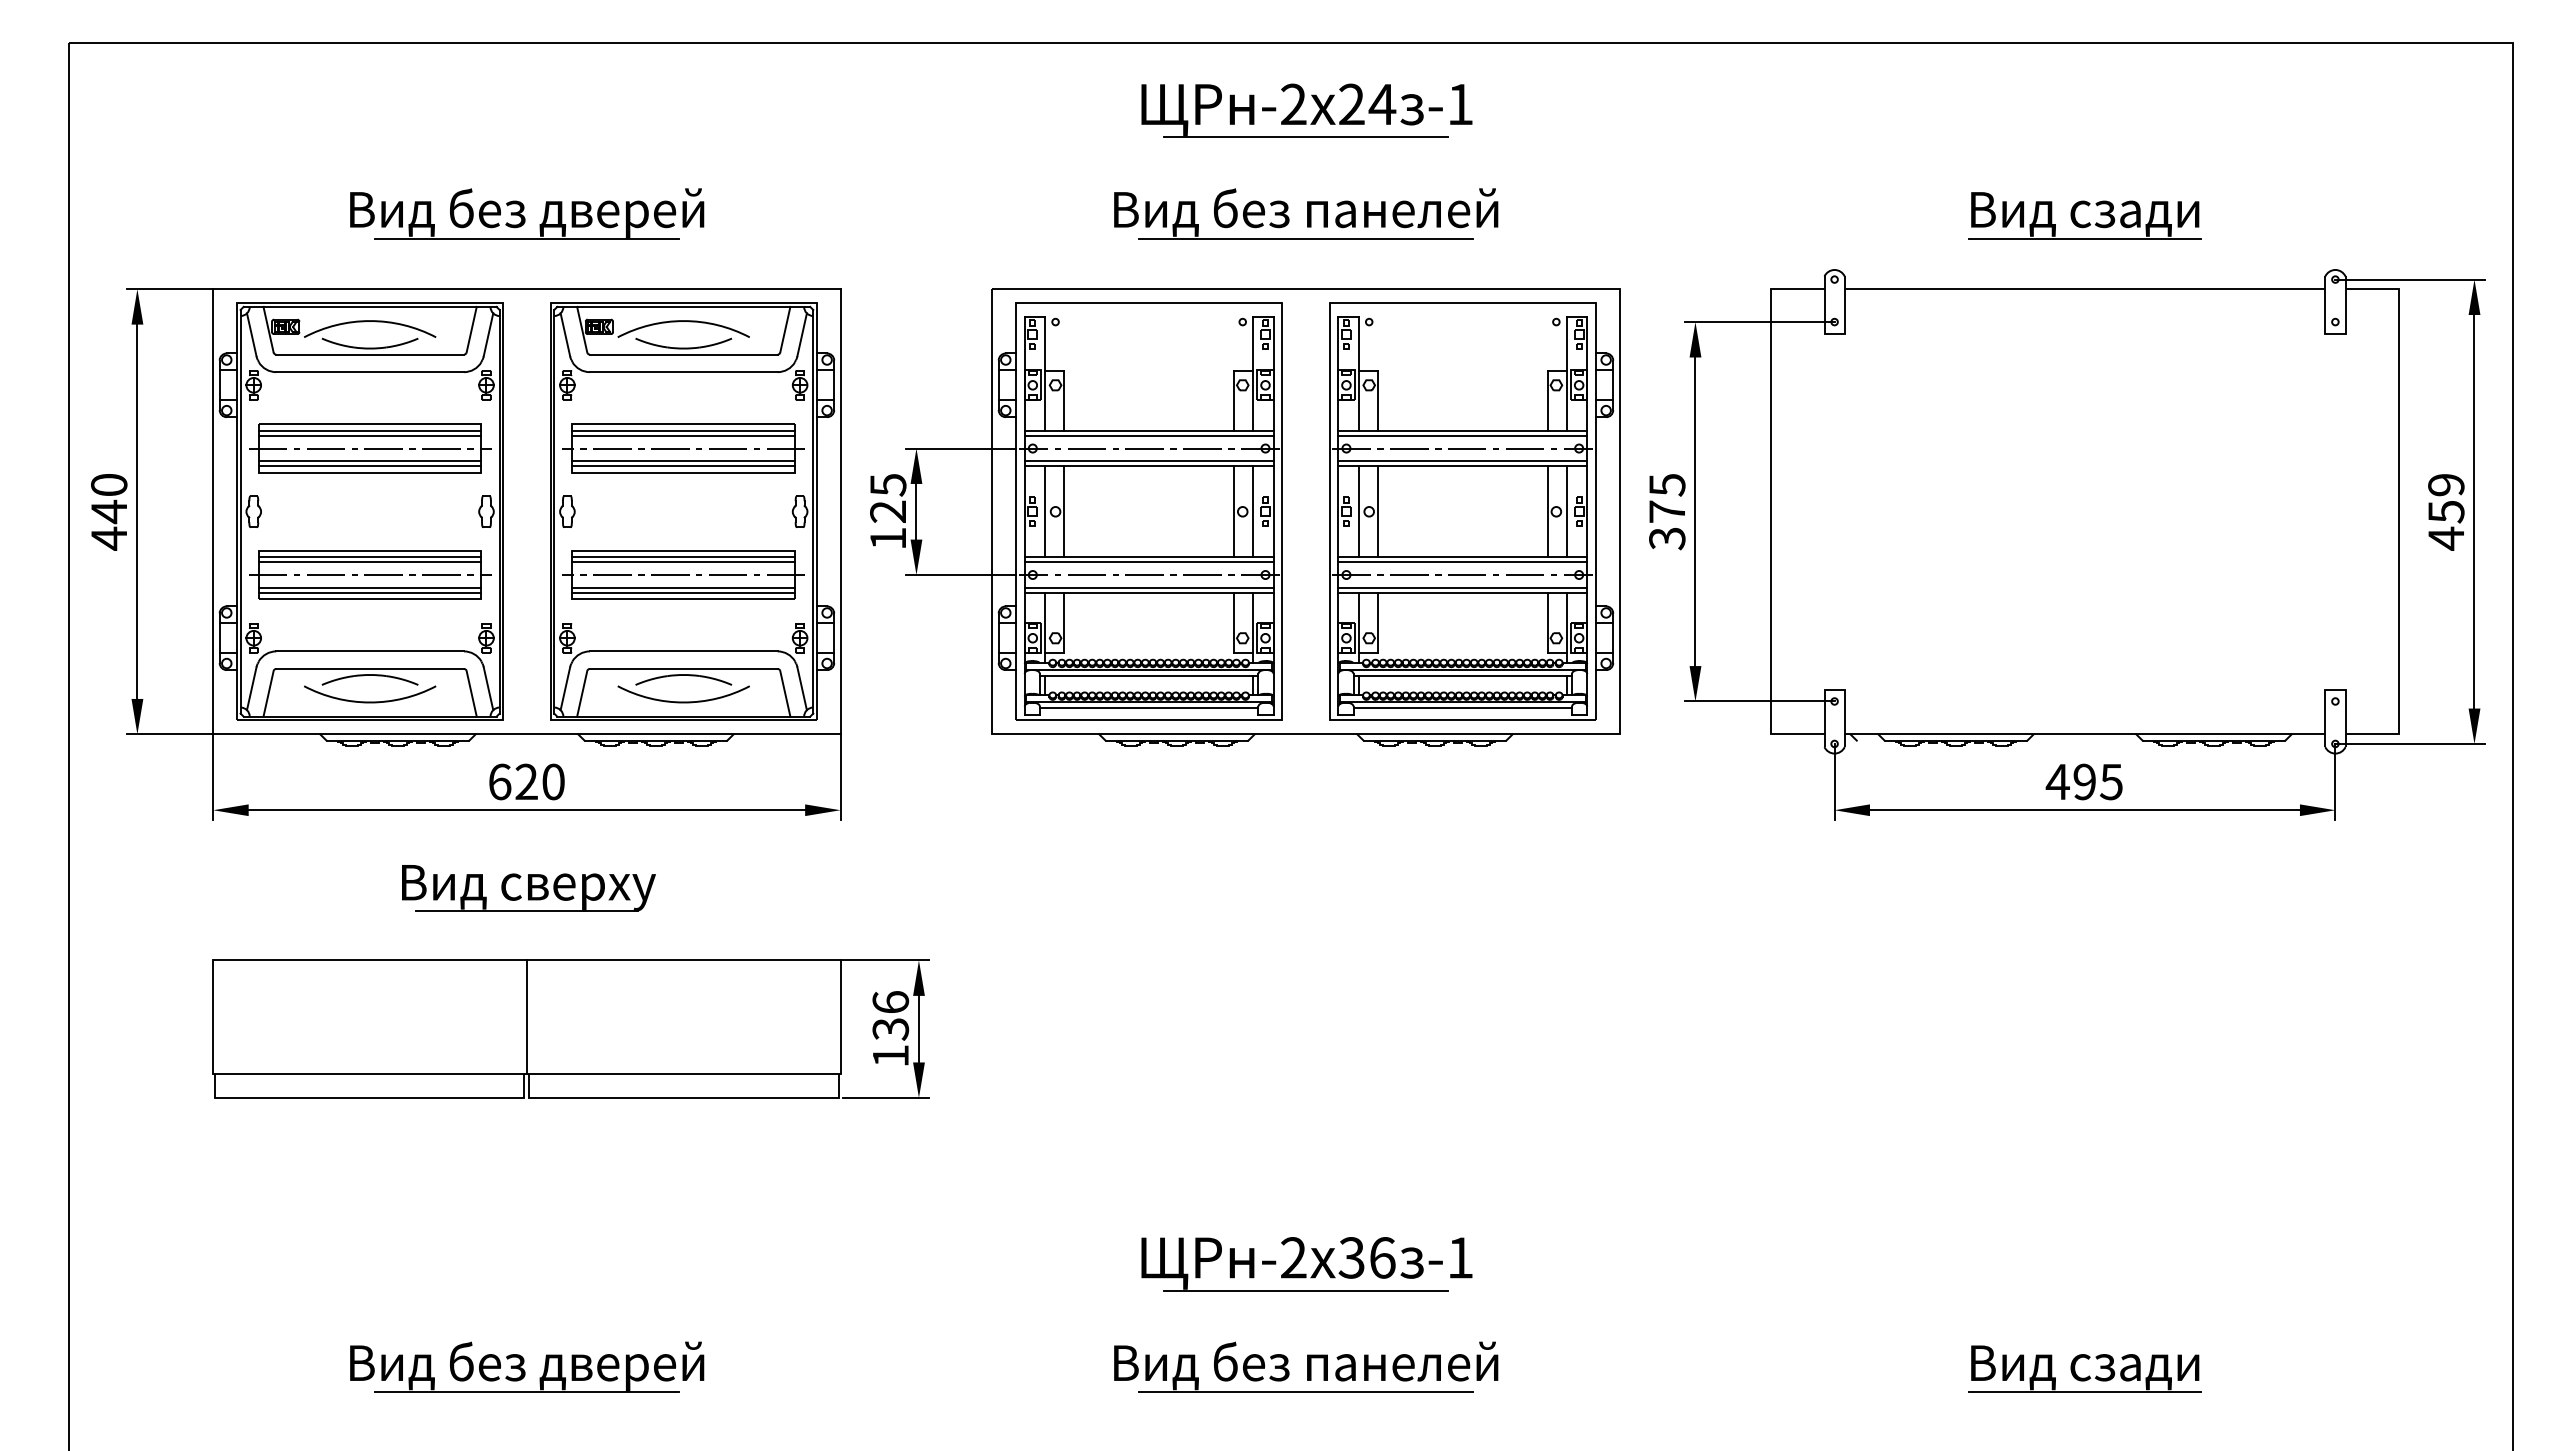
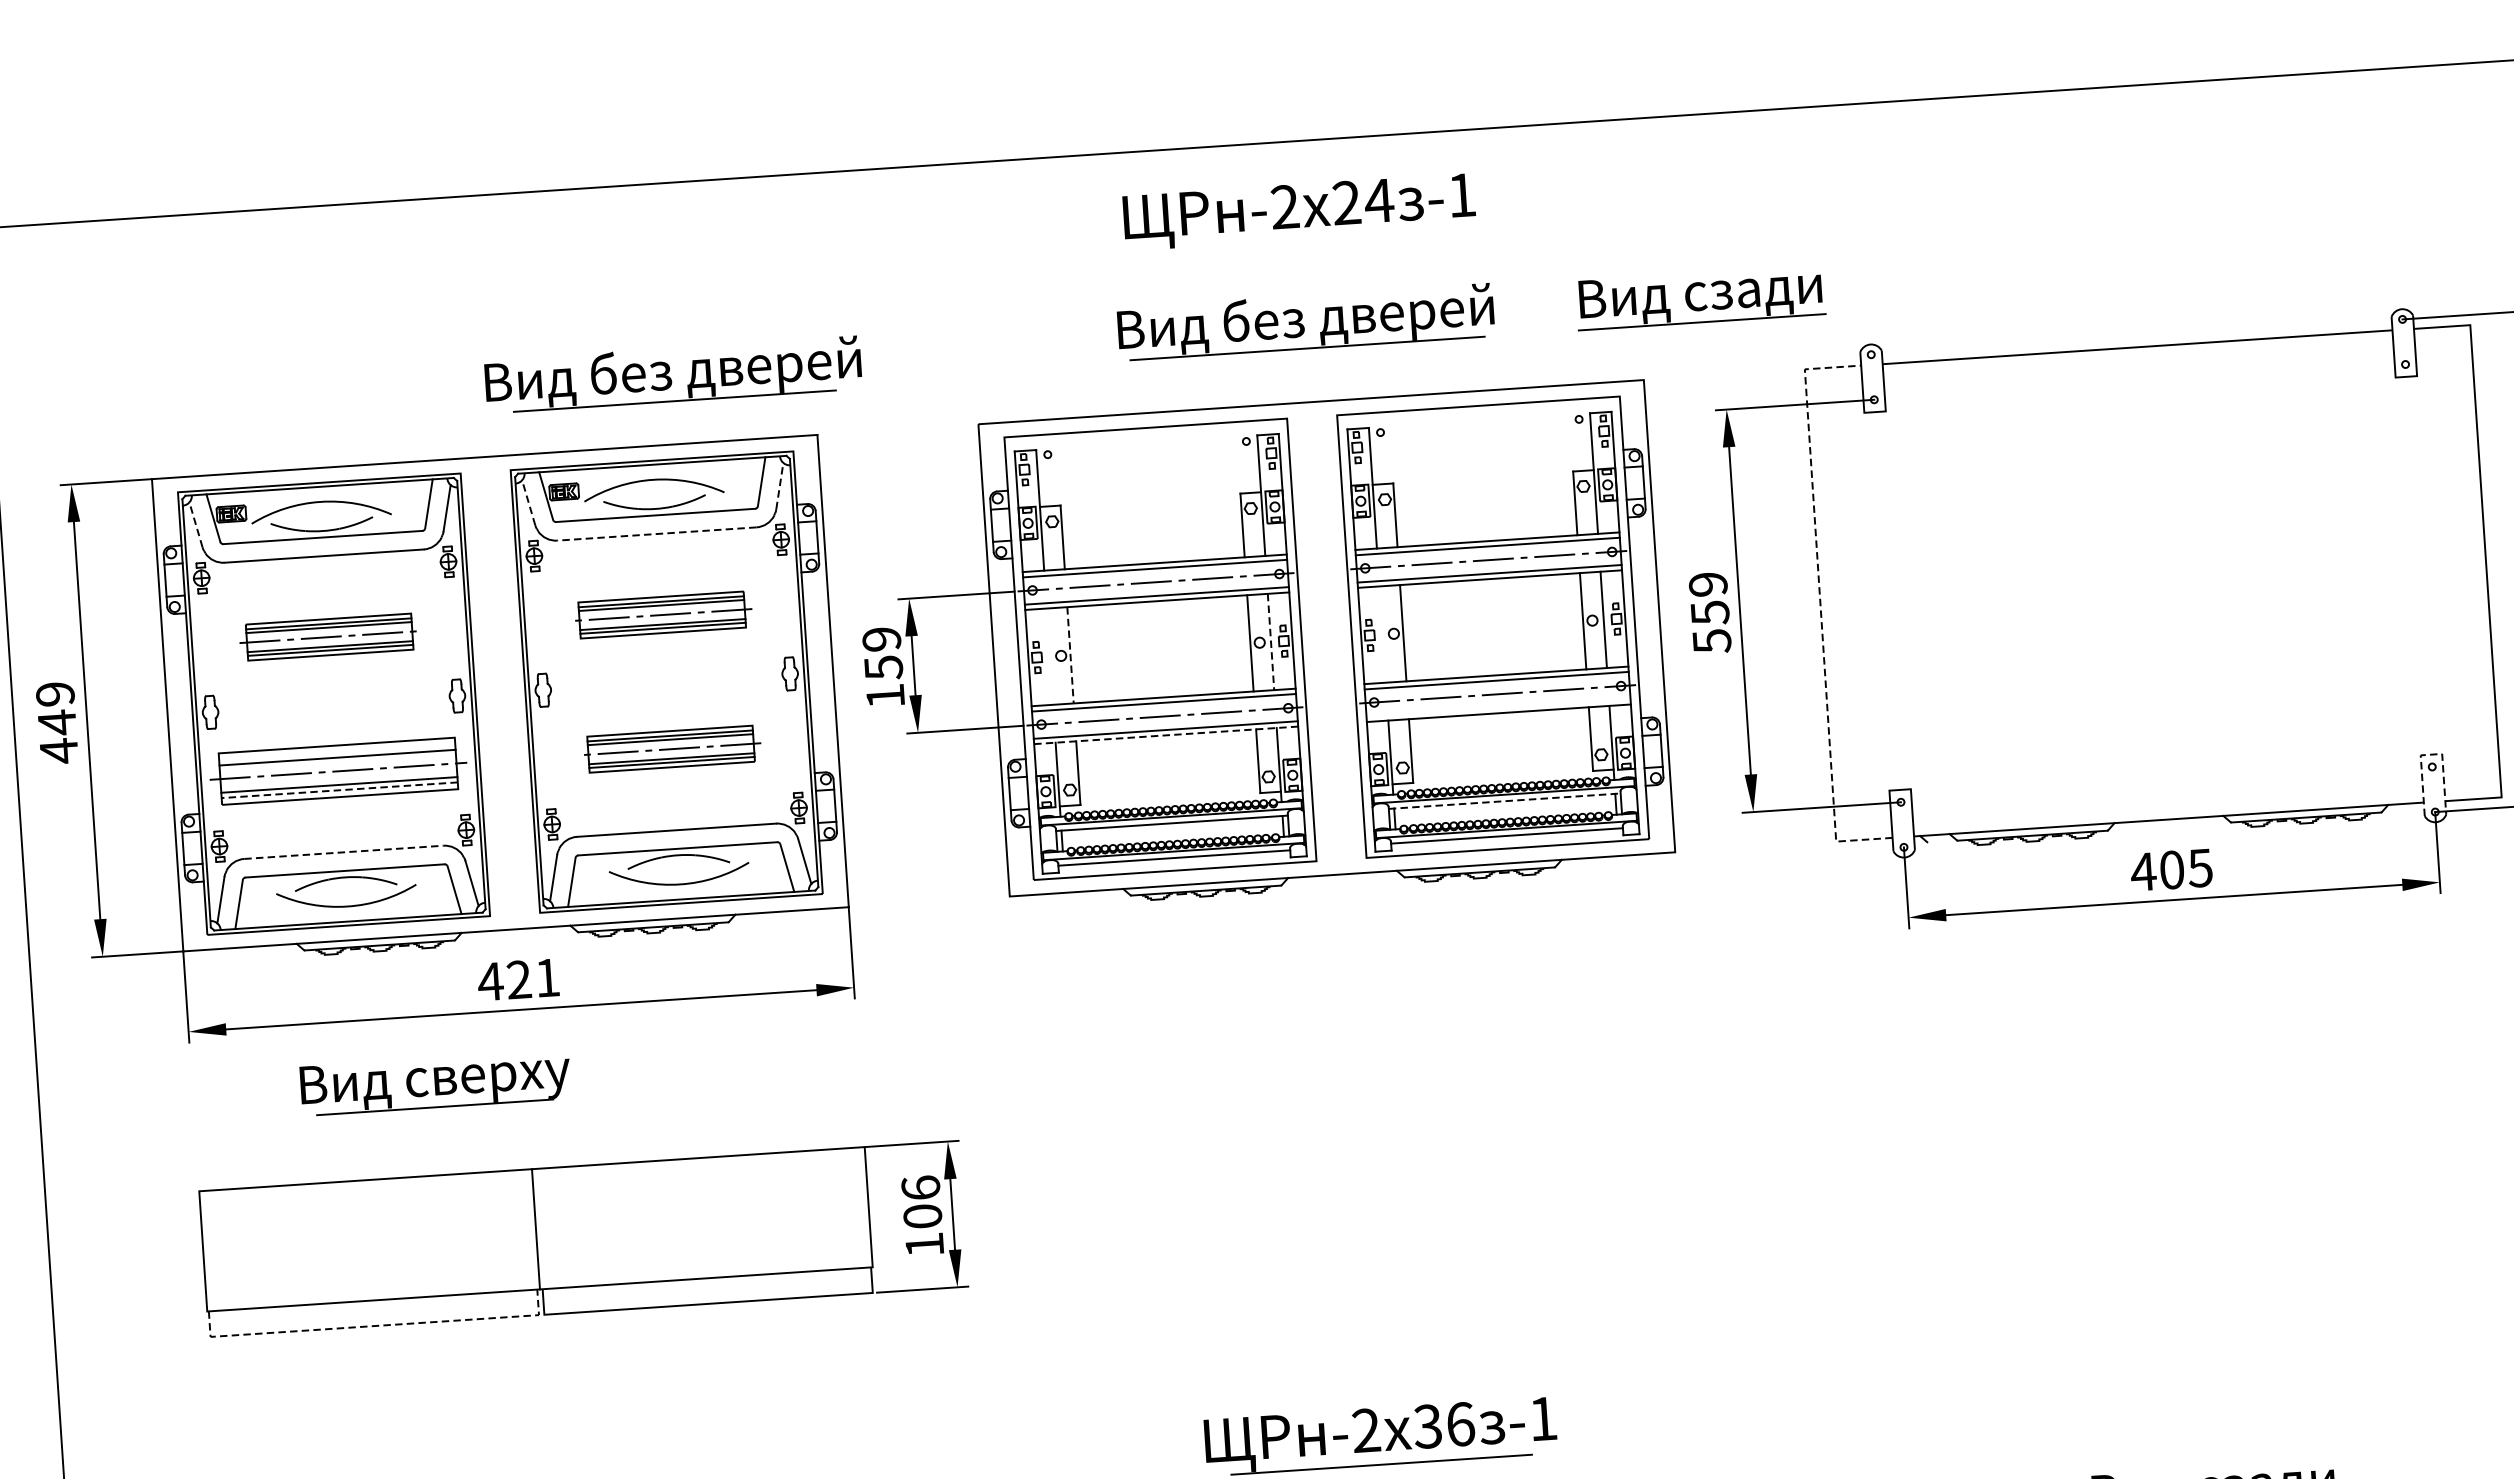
line: (1305, 137) -> (1299, 241), removed
text: (1306, 212) -> (1306, 320), Вид без панелей -> Вид без дверей
part: (527, 213) -> (673, 374), moved
part: (2088, 222) -> (1704, 304), moved
line: (251, 334) -> (195, 524), solid -> dashed
line: (565, 334) -> (528, 502), solid -> dashed
line: (802, 334) -> (780, 485), solid -> dashed
line: (683, 372) -> (656, 534), solid -> dashed
part: (370, 448) -> (329, 637), size x0.7
part: (683, 448) -> (662, 615), size x0.7
text: (109, 485) -> (55, 694), 440 -> 449
text: (888, 498) -> (883, 653), 125 -> 159
line: (1044, 511) -> (1049, 656), removed
line: (1358, 511) -> (1382, 634), removed
line: (1771, 511) -> (1820, 605), solid -> dashed
line: (1064, 512) -> (1070, 656), solid -> dashed
line: (1253, 512) -> (1271, 642), solid -> dashed
text: (1667, 512) -> (1710, 613), 375 -> 559
line: (369, 557) -> (336, 752), removed
part: (683, 574) -> (670, 748), size x0.7
line: (1462, 587) -> (1498, 707), removed
line: (369, 592) -> (339, 789), solid -> dashed
line: (1149, 592) -> (1166, 734), solid -> dashed
line: (370, 651) -> (344, 852), solid -> dashed
line: (1463, 675) -> (1505, 800), solid -> dashed
line: (2335, 689) -> (2431, 754), solid -> dashed
text: (525, 781) -> (517, 979), 620 -> 421
text: (2084, 781) -> (2171, 869), 495 -> 405
part: (528, 888) -> (435, 1082), moved
text: (890, 1029) -> (922, 1216), 136 -> 106
line: (369, 1097) -> (374, 1325), solid -> dashed

